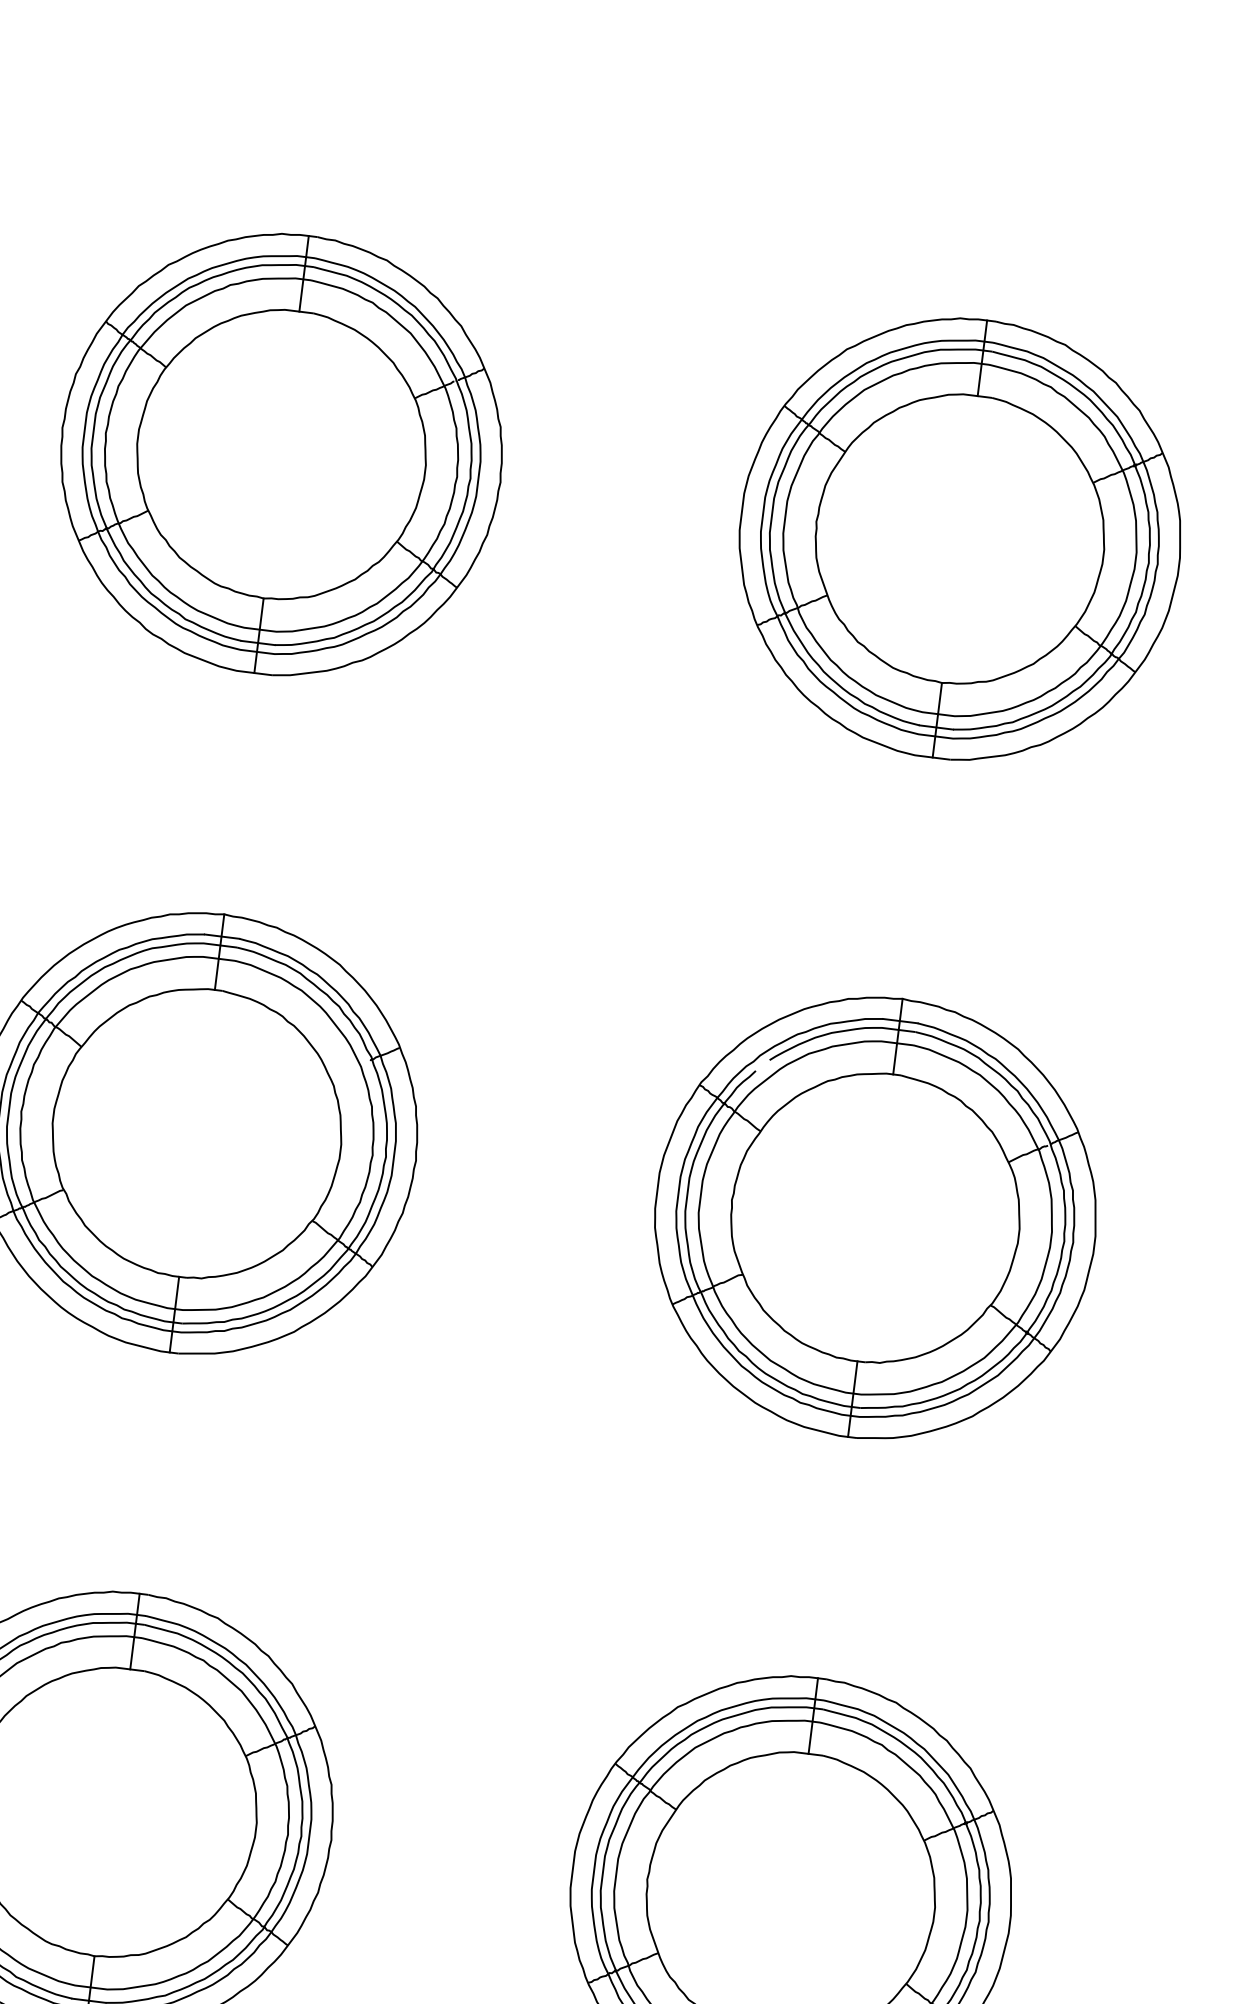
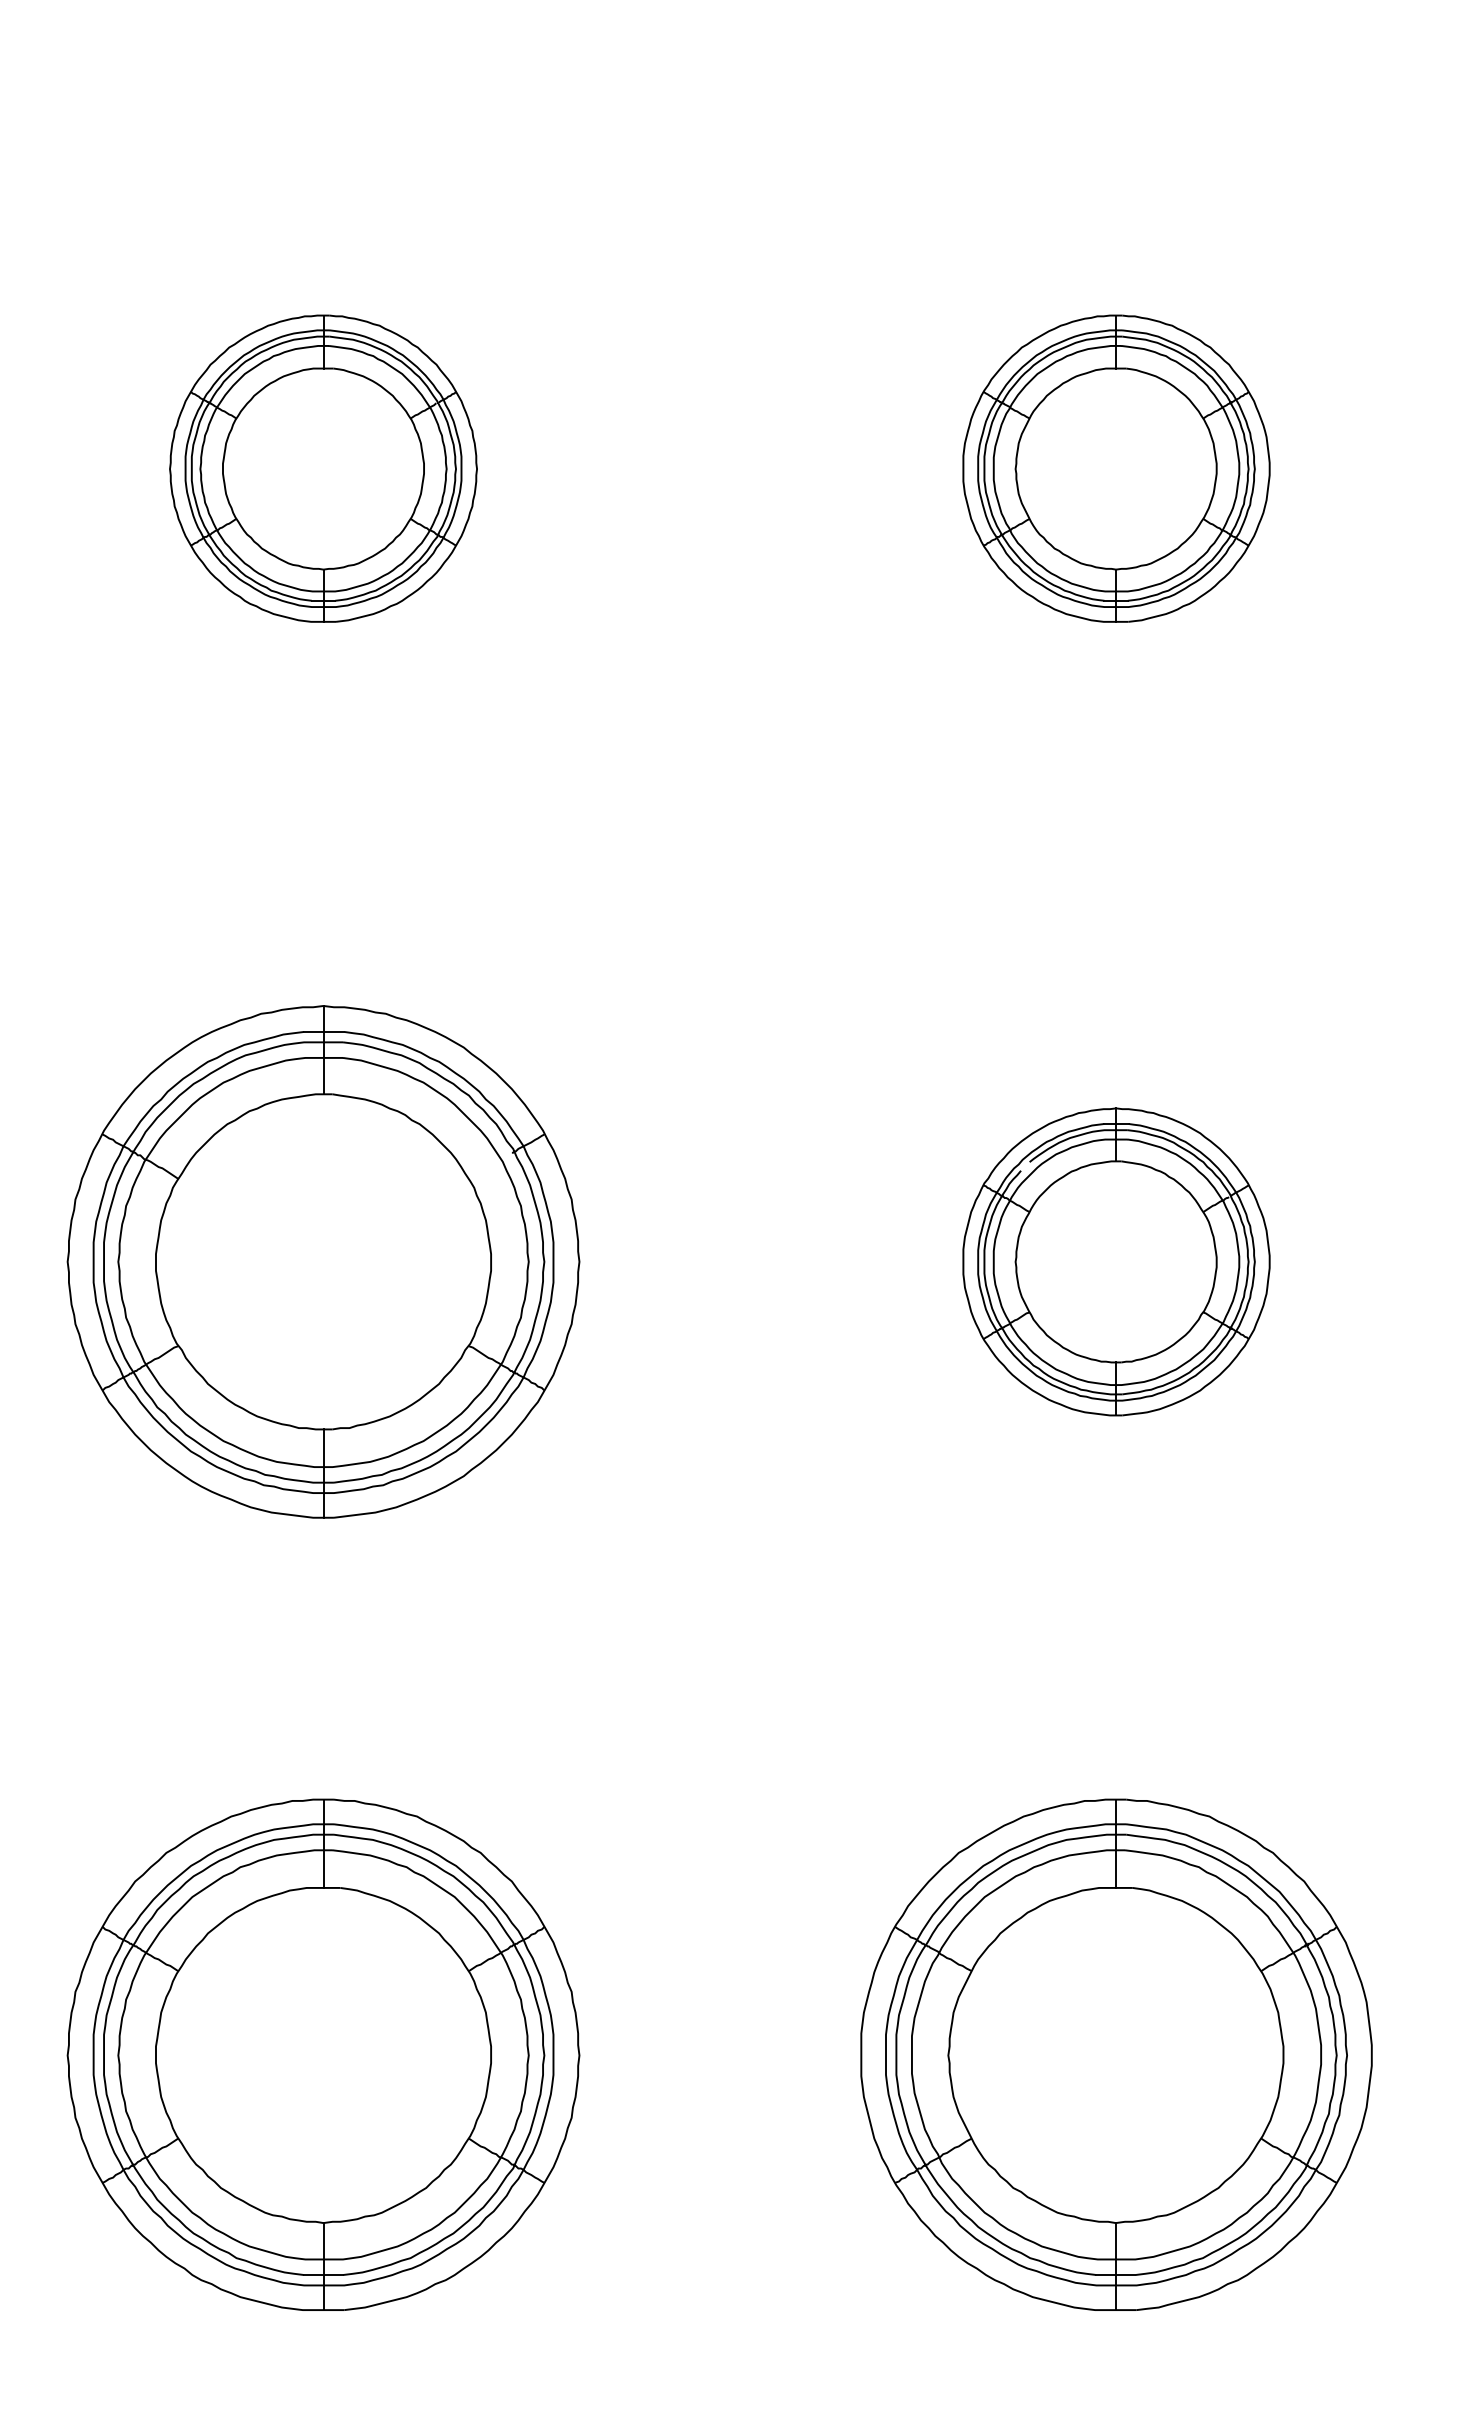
part: (281, 454) -> (323, 468), size x0.6
part: (960, 538) -> (1116, 468), size x0.6
part: (875, 1217) -> (1116, 1261), size x0.6

